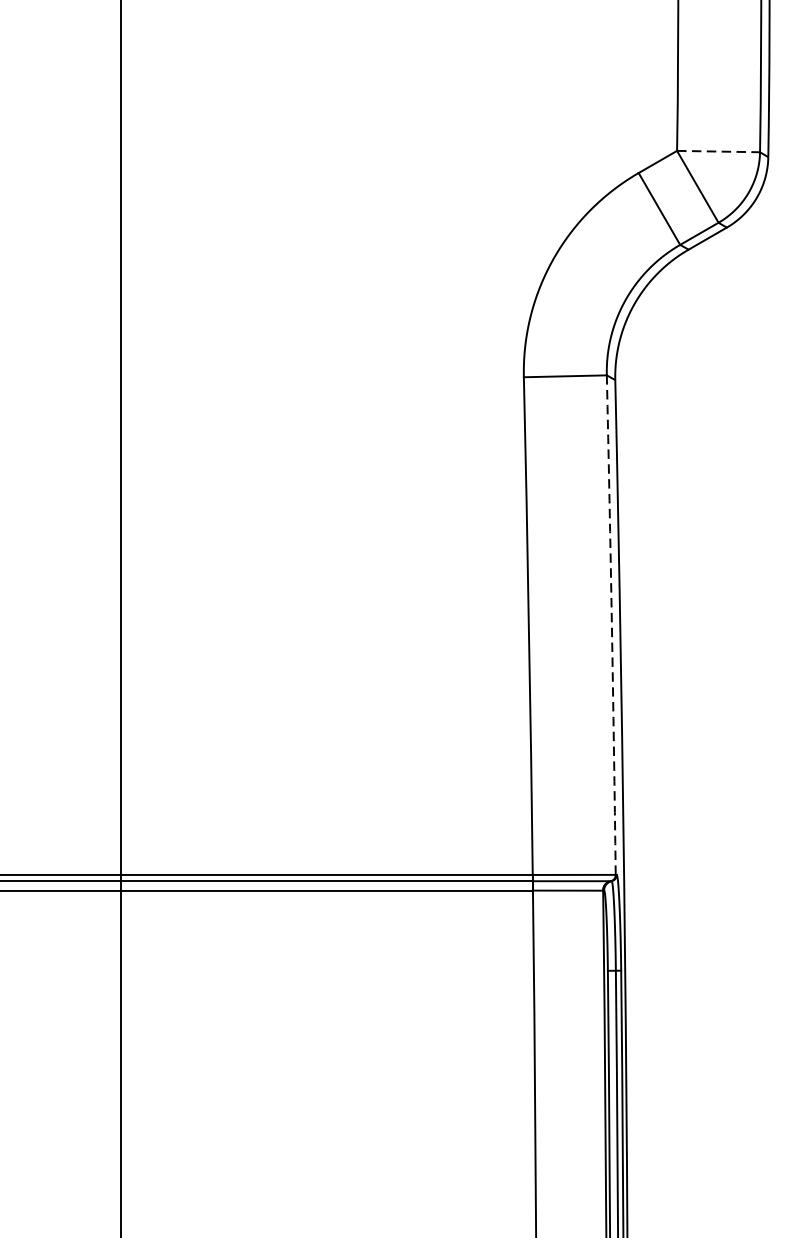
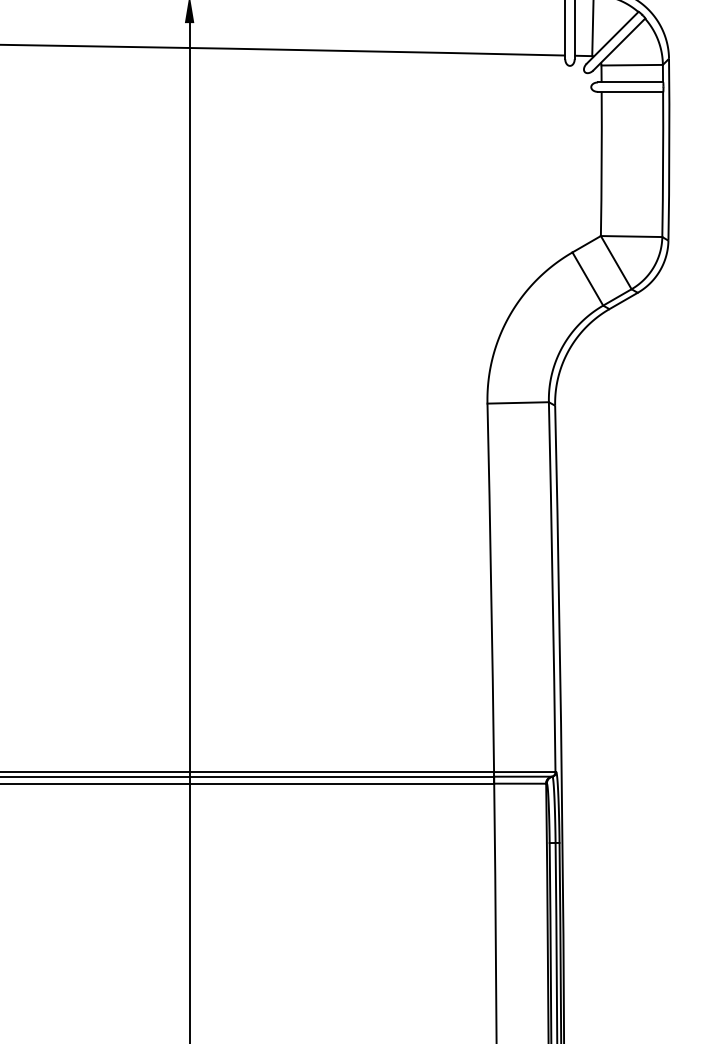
line: (718, 151) -> (631, 236), dashed -> solid
arc: (611, 625) -> (552, 587), dashed -> solid

